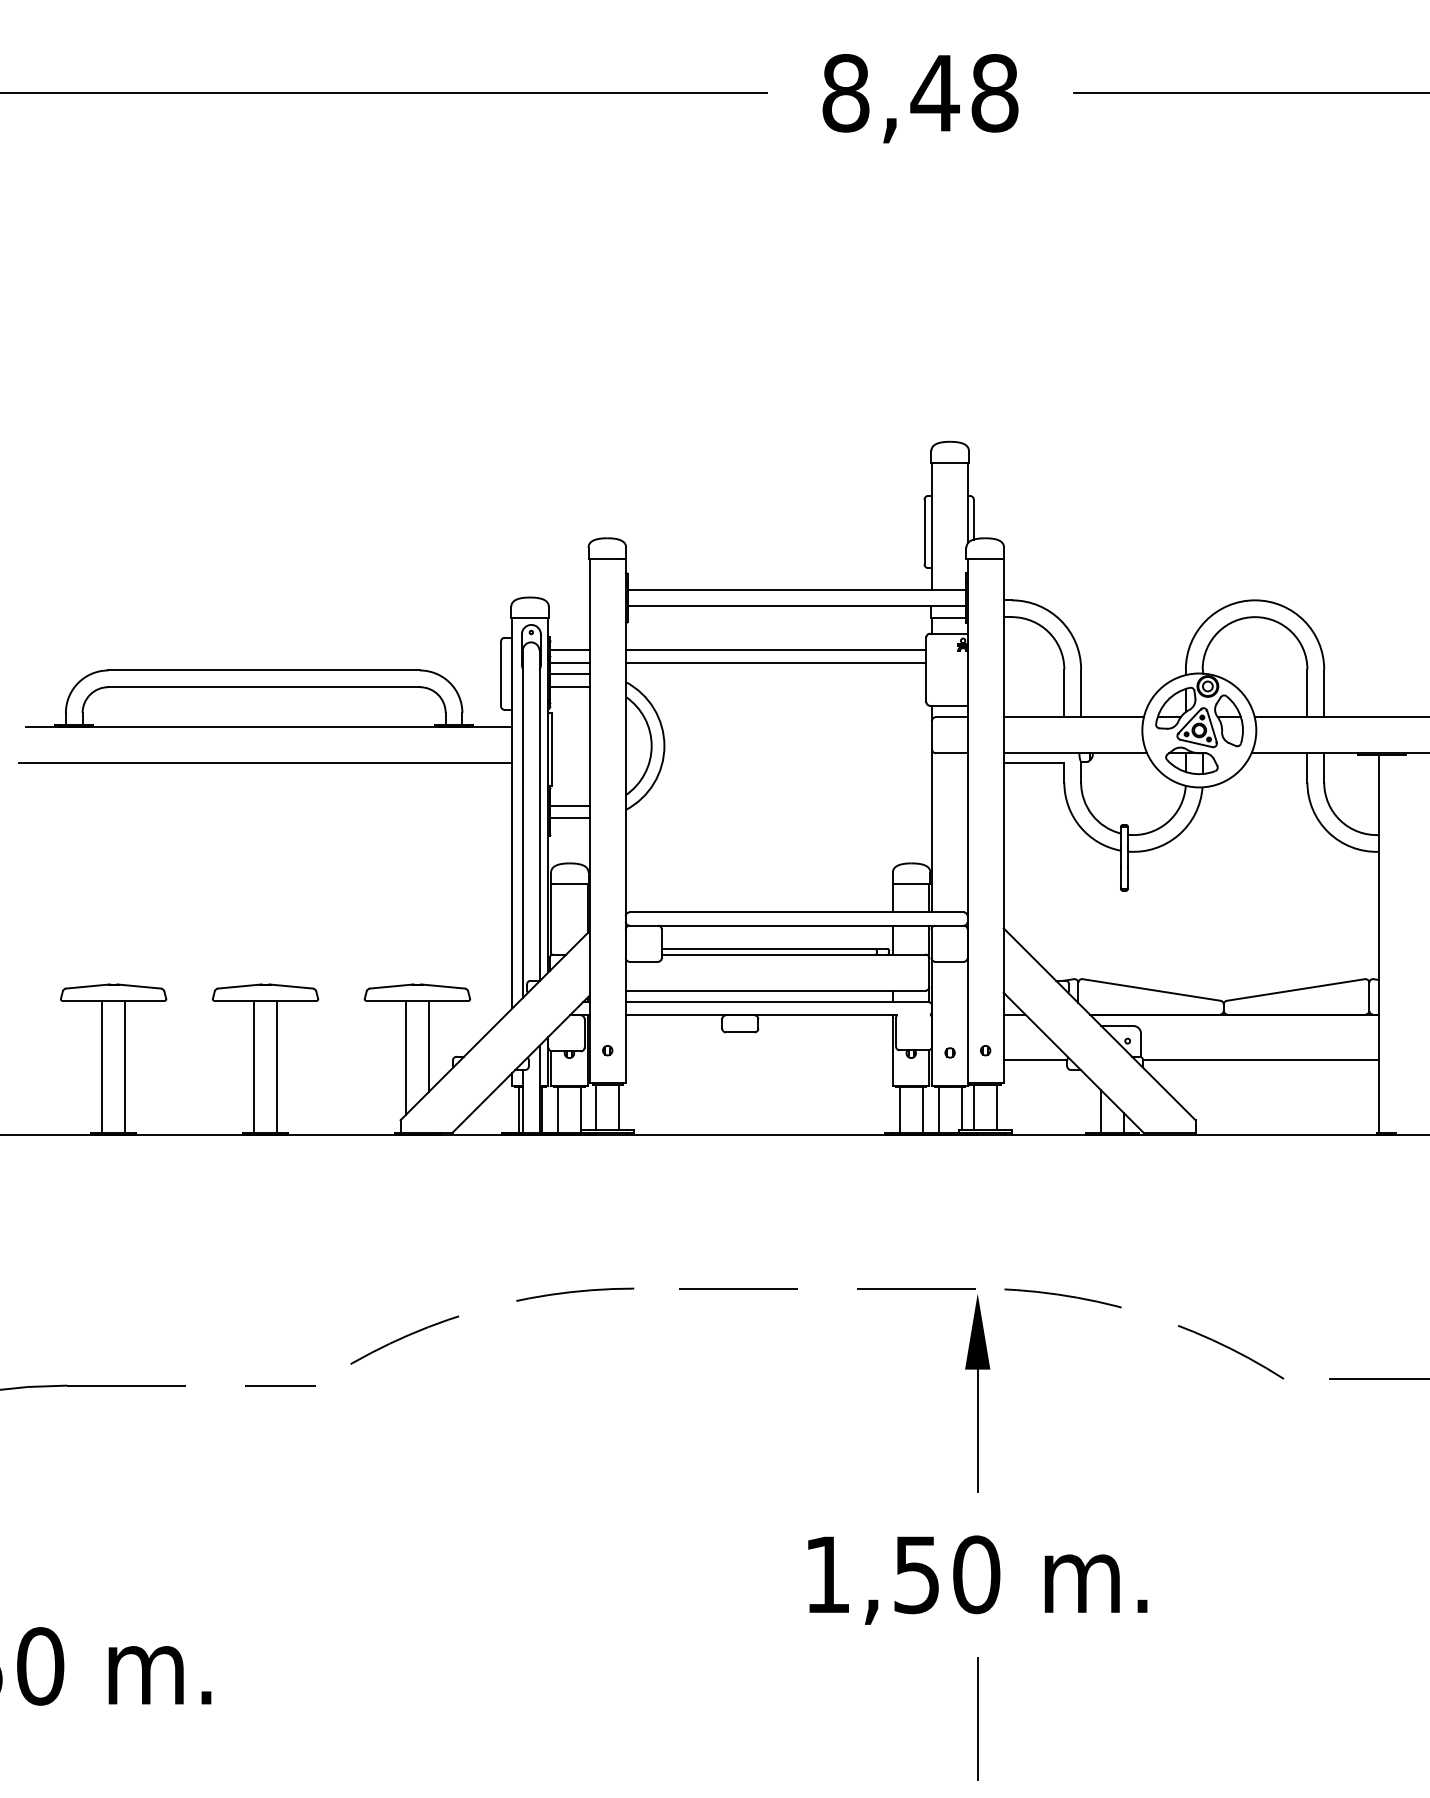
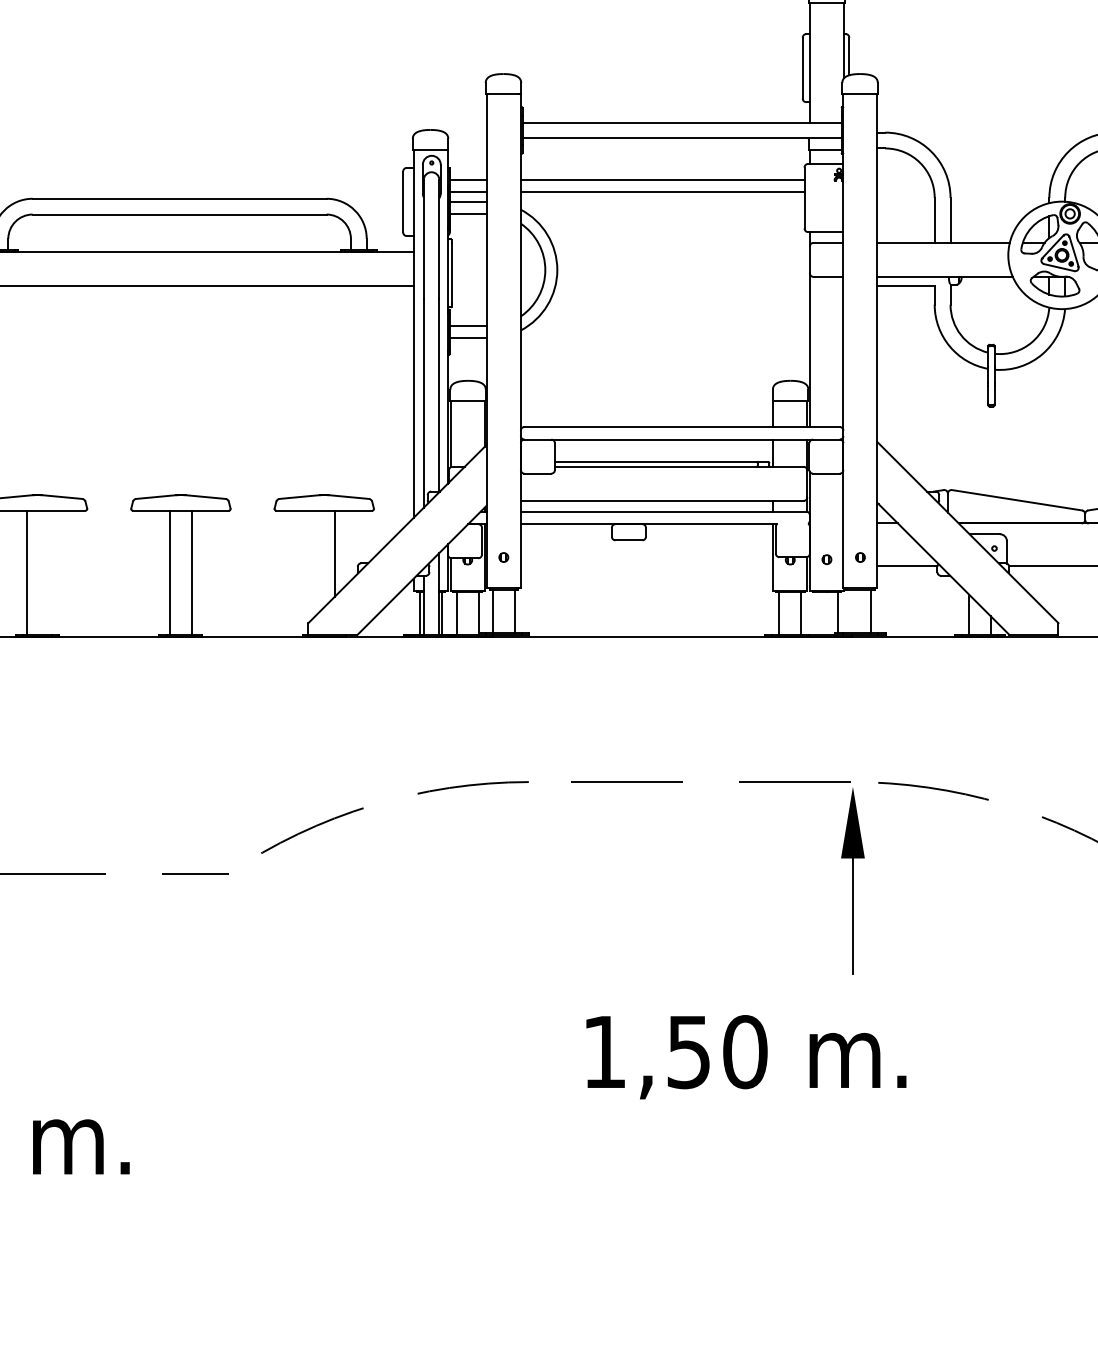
line: (406, 1057) -> (313, 563), removed
line: (124, 1066) -> (47, 572), removed
line: (974, 1107) -> (849, 611), removed
line: (938, 1109) -> (815, 613), removed
text: (977, 1579) -> (746, 1056), moved
line: (977, 1718) -> (852, 1187), removed

